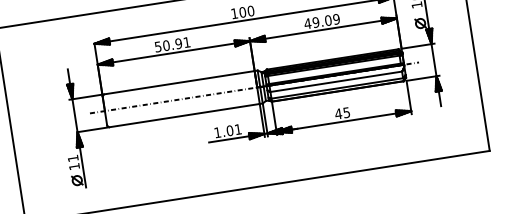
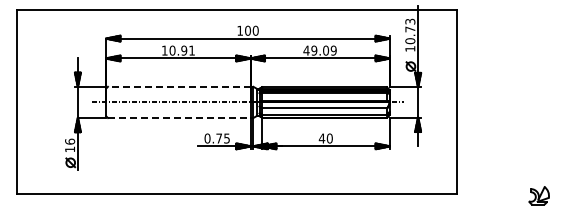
text: (157, 46) -> (164, 50), 50.91 -> 10.91
line: (178, 82) -> (178, 86), solid -> dashed
text: (346, 112) -> (329, 138), 45 -> 40
line: (184, 116) -> (179, 118), solid -> dashed
text: (227, 131) -> (216, 138), 1.01 -> 0.75
text: (73, 158) -> (70, 141), 11 -> 16

